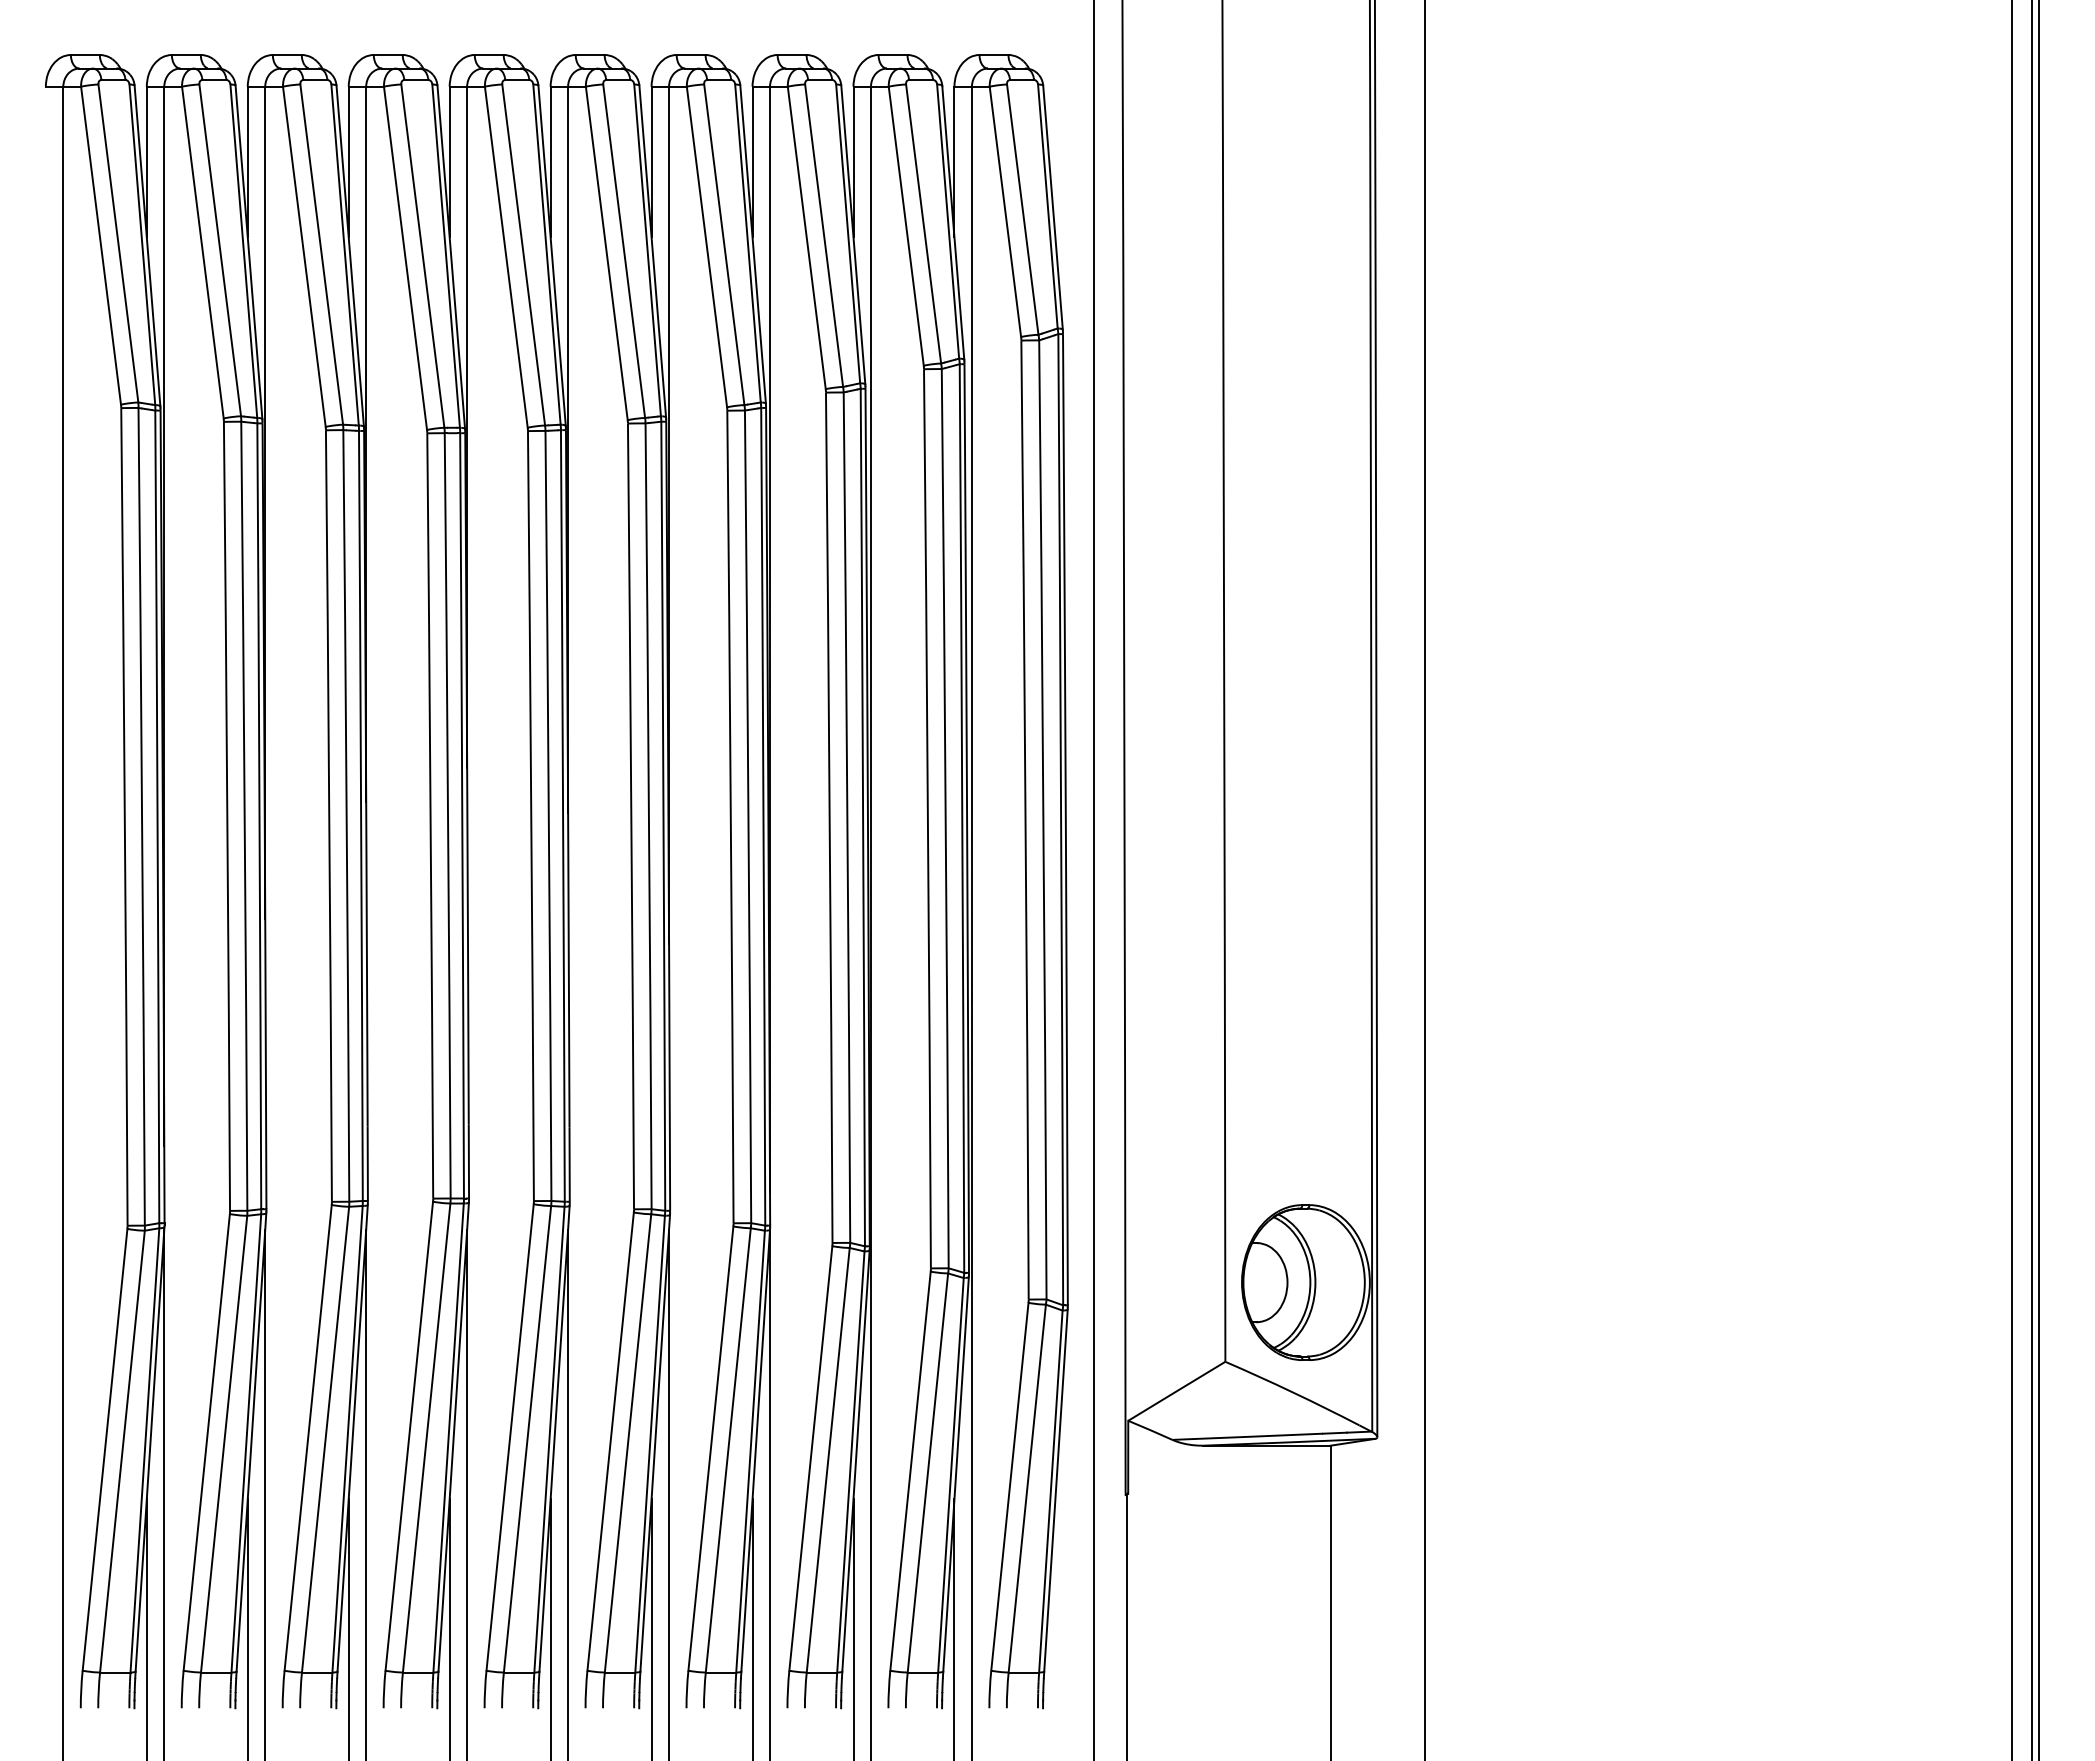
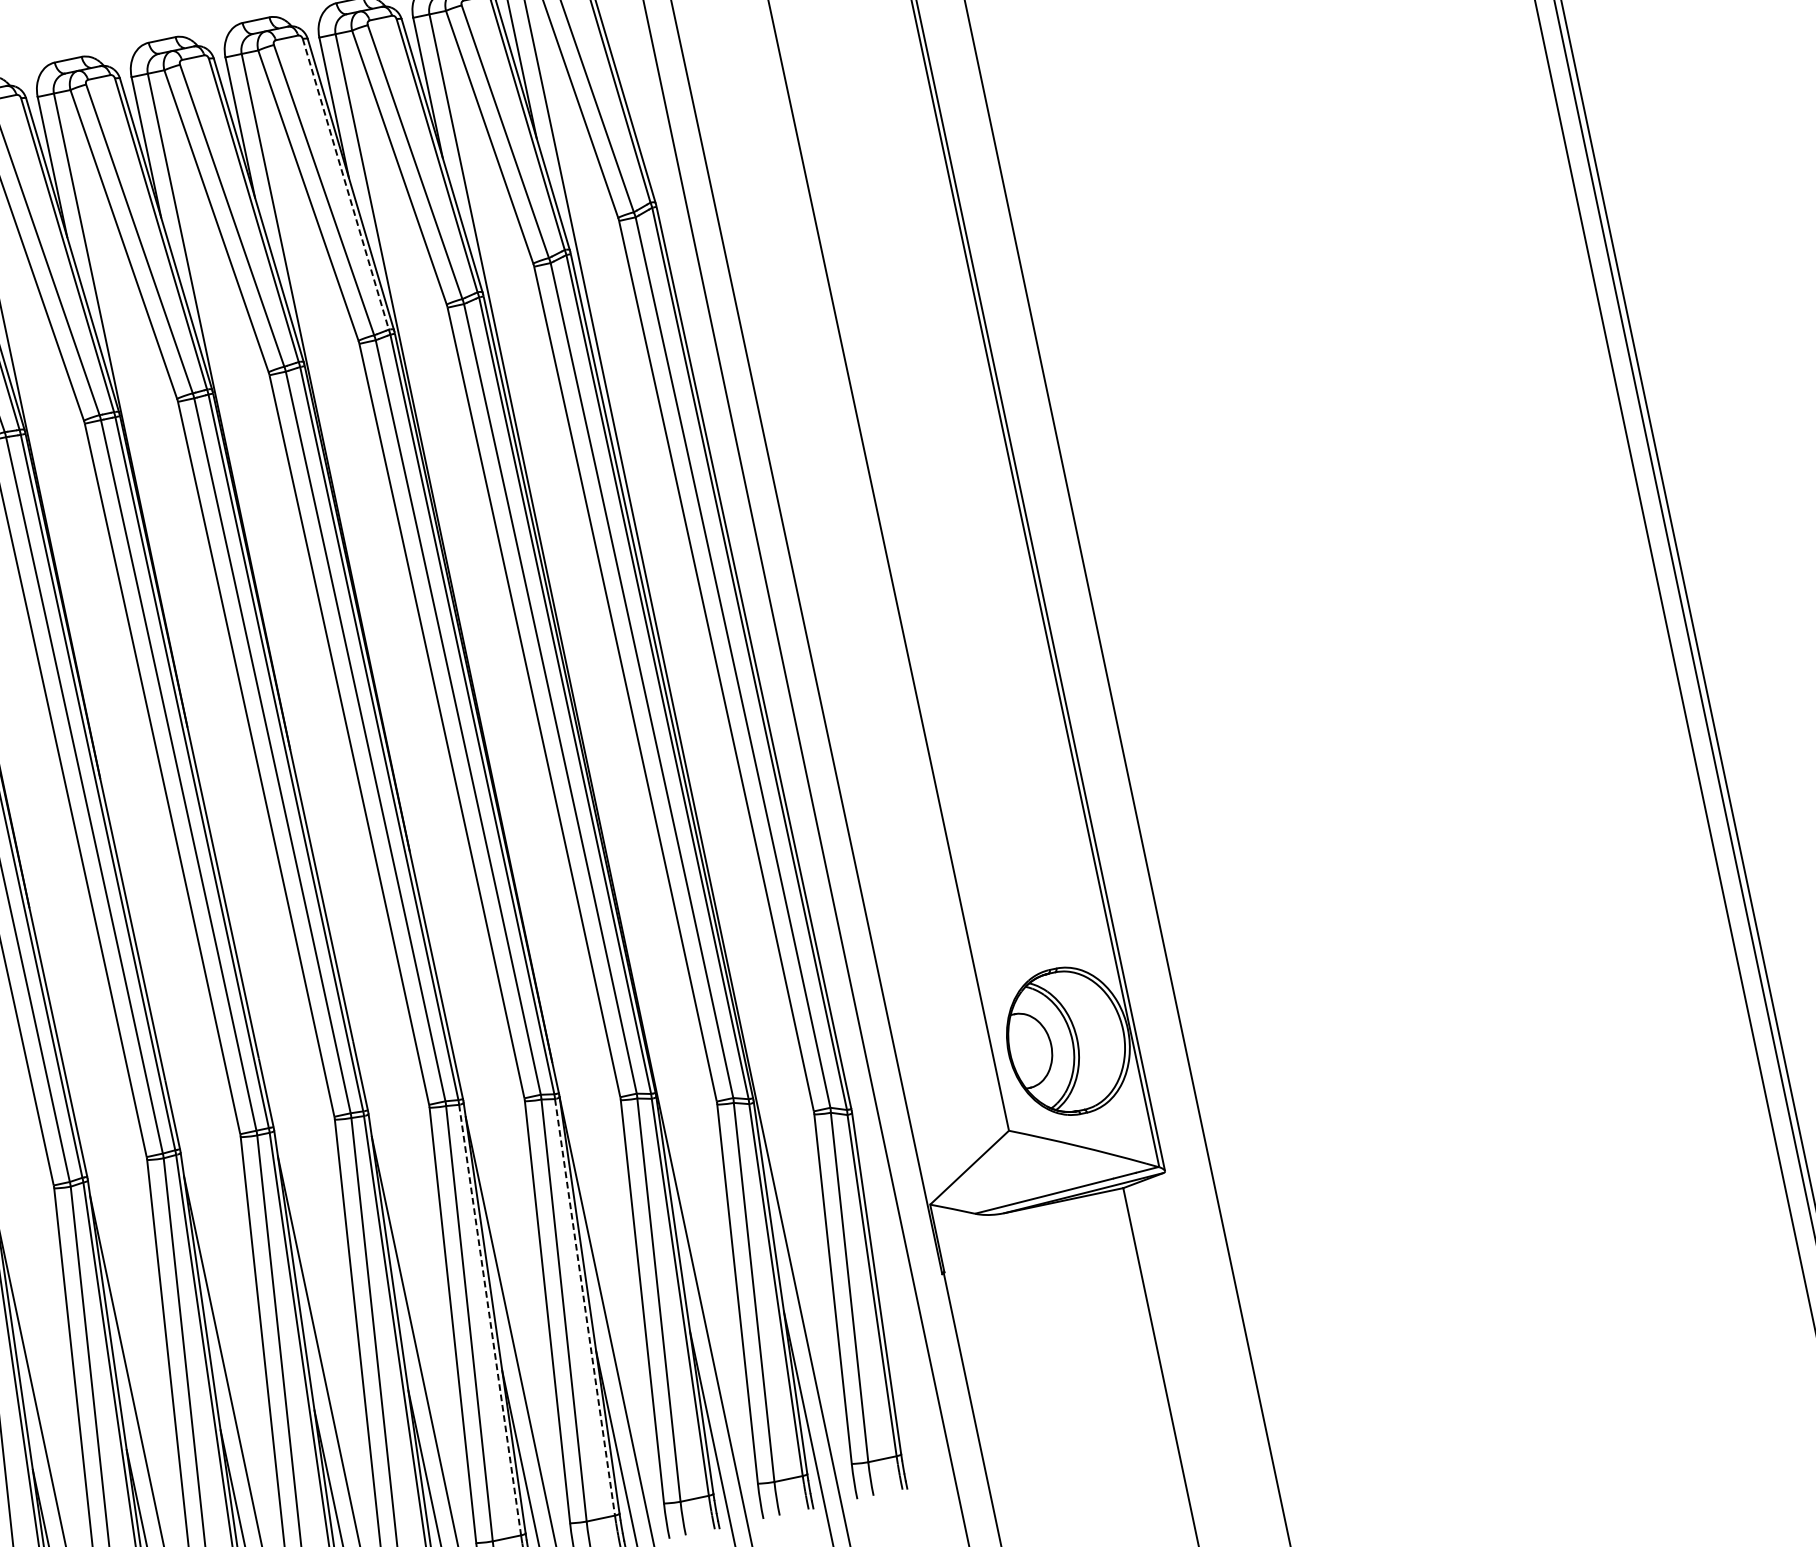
line: (748, 244) -> (346, 185), solid -> dashed
line: (650, 1444) -> (490, 1320), solid -> dashed
line: (750, 1452) -> (585, 1308), solid -> dashed

